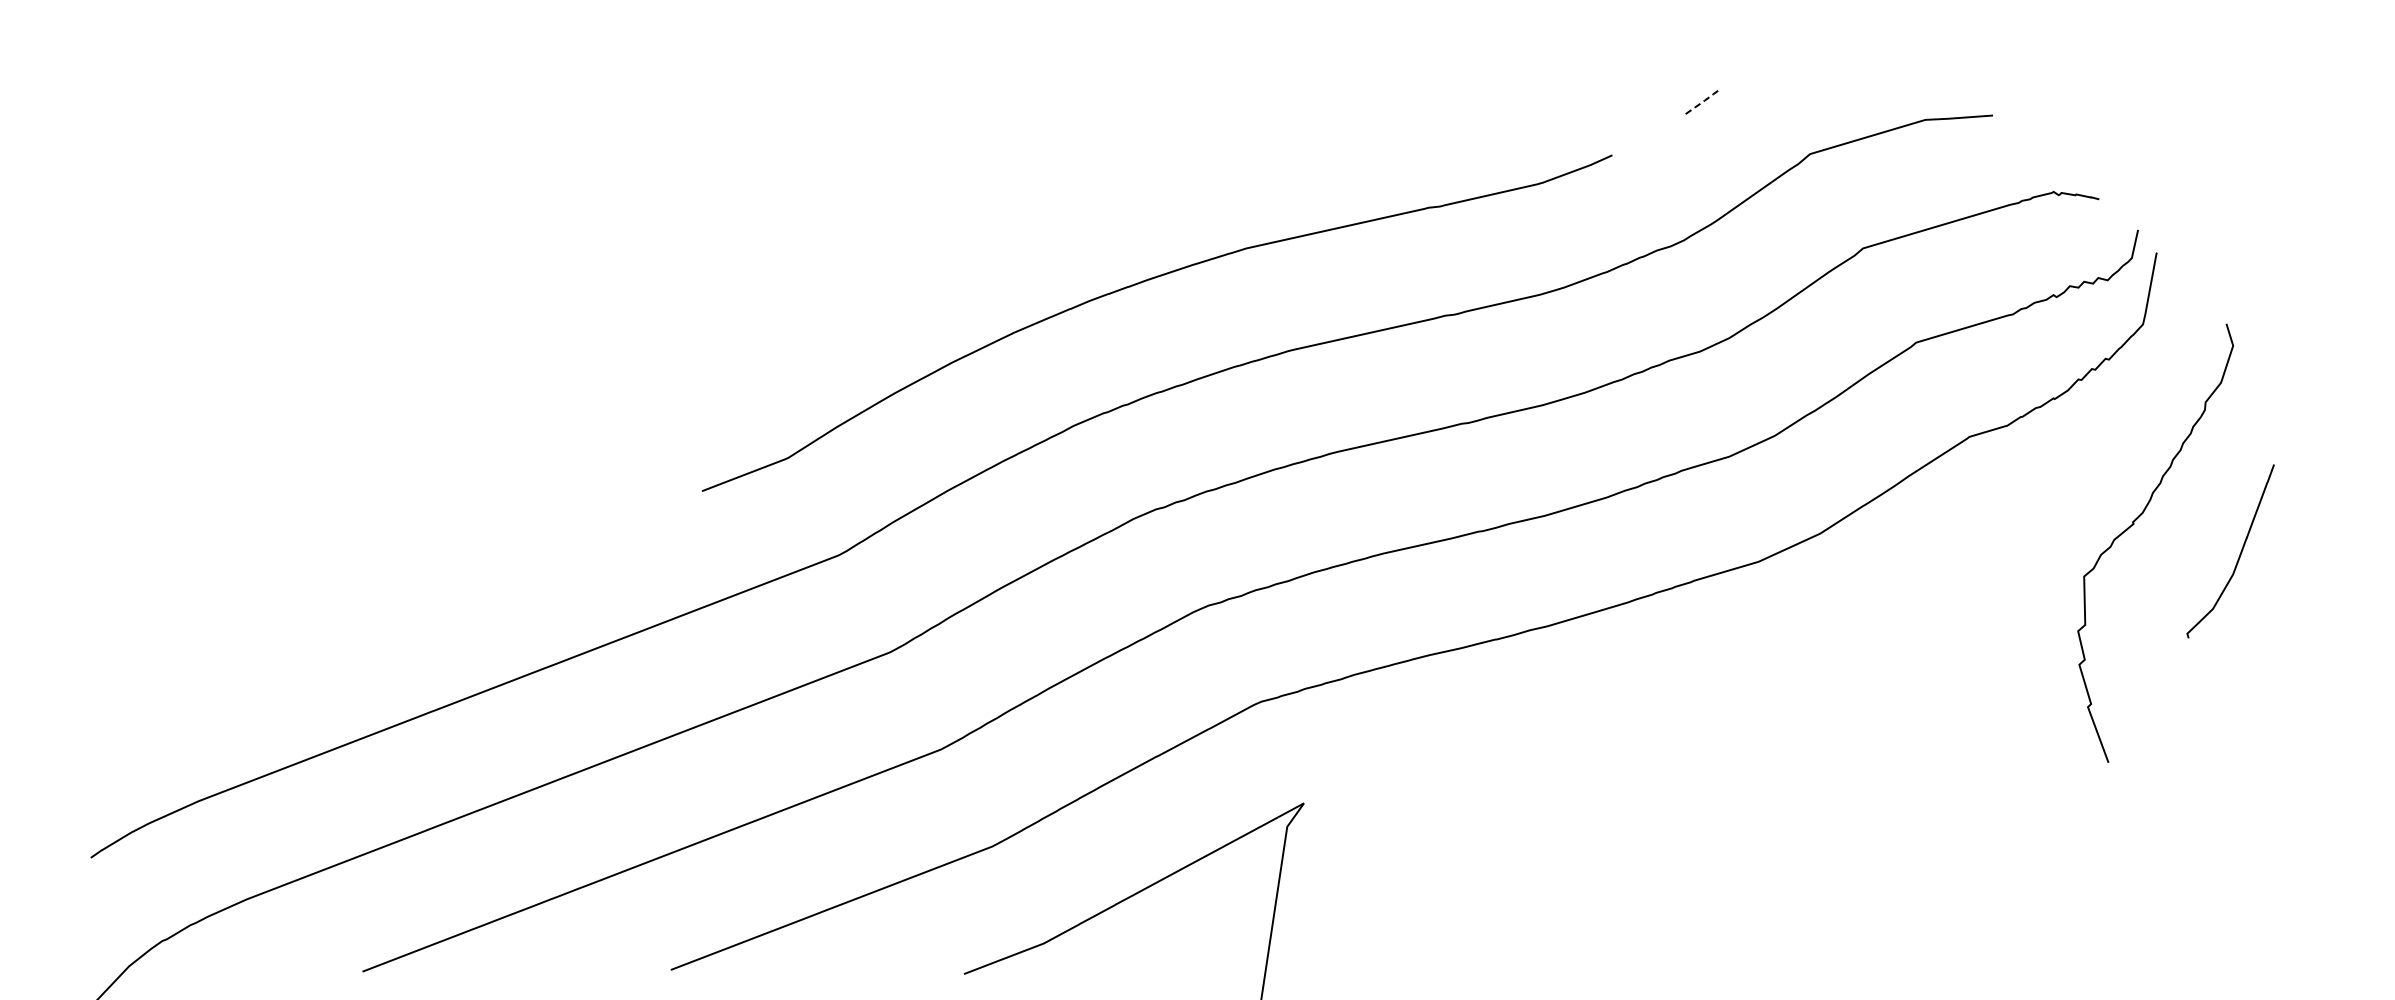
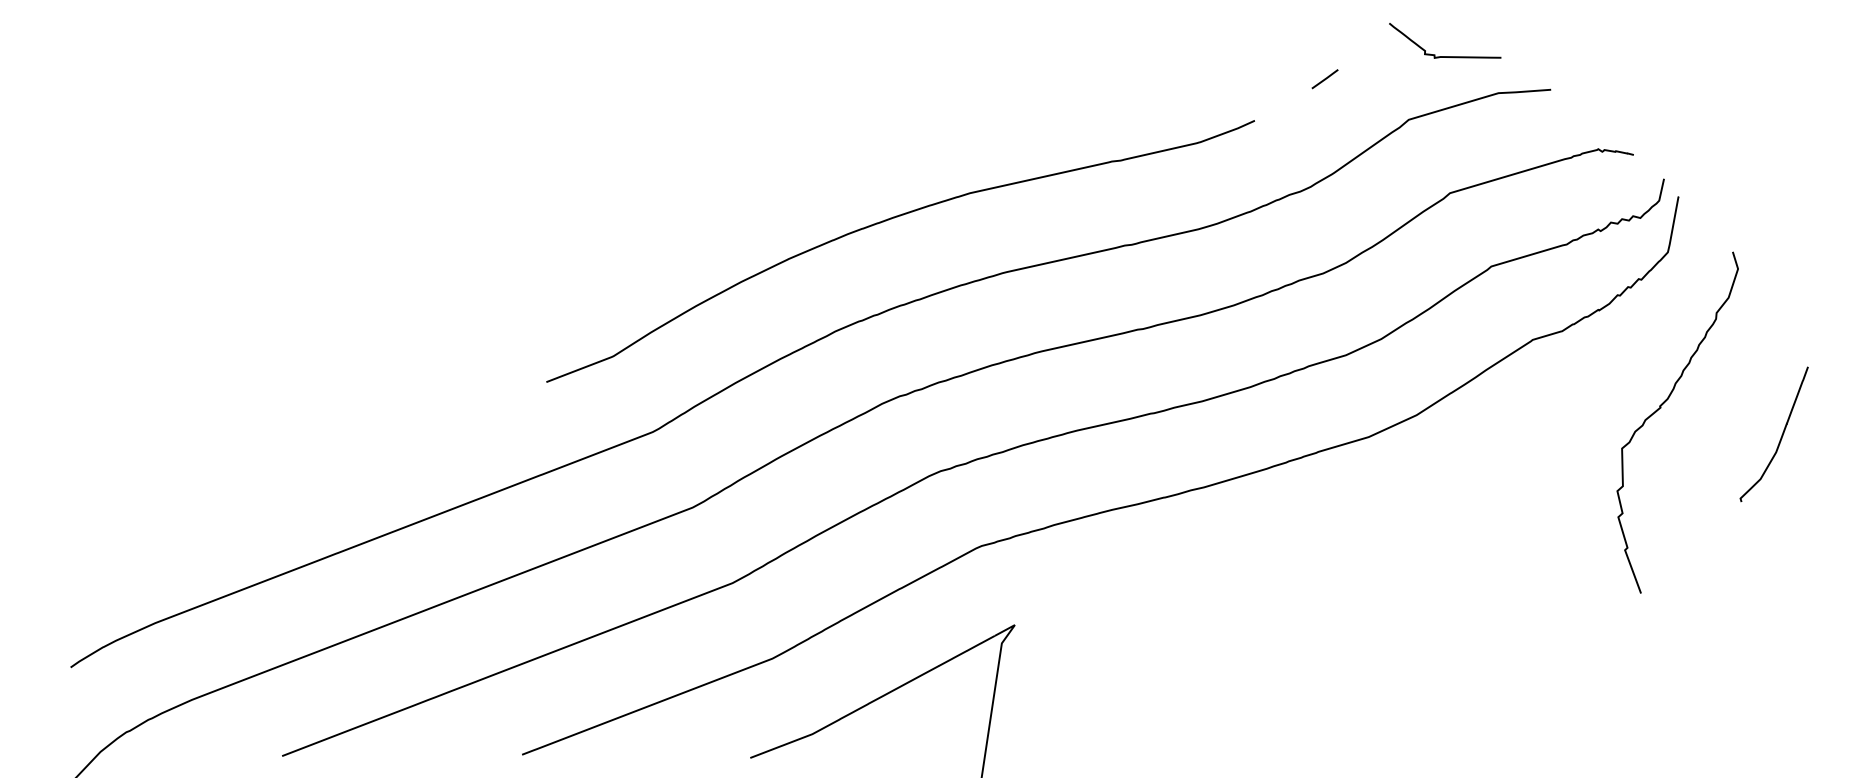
curve: (1856, 72) -> (1444, 56), added
line: (1704, 101) -> (1326, 78), dashed -> solid
curve: (2238, 556) -> (1780, 438), moved

